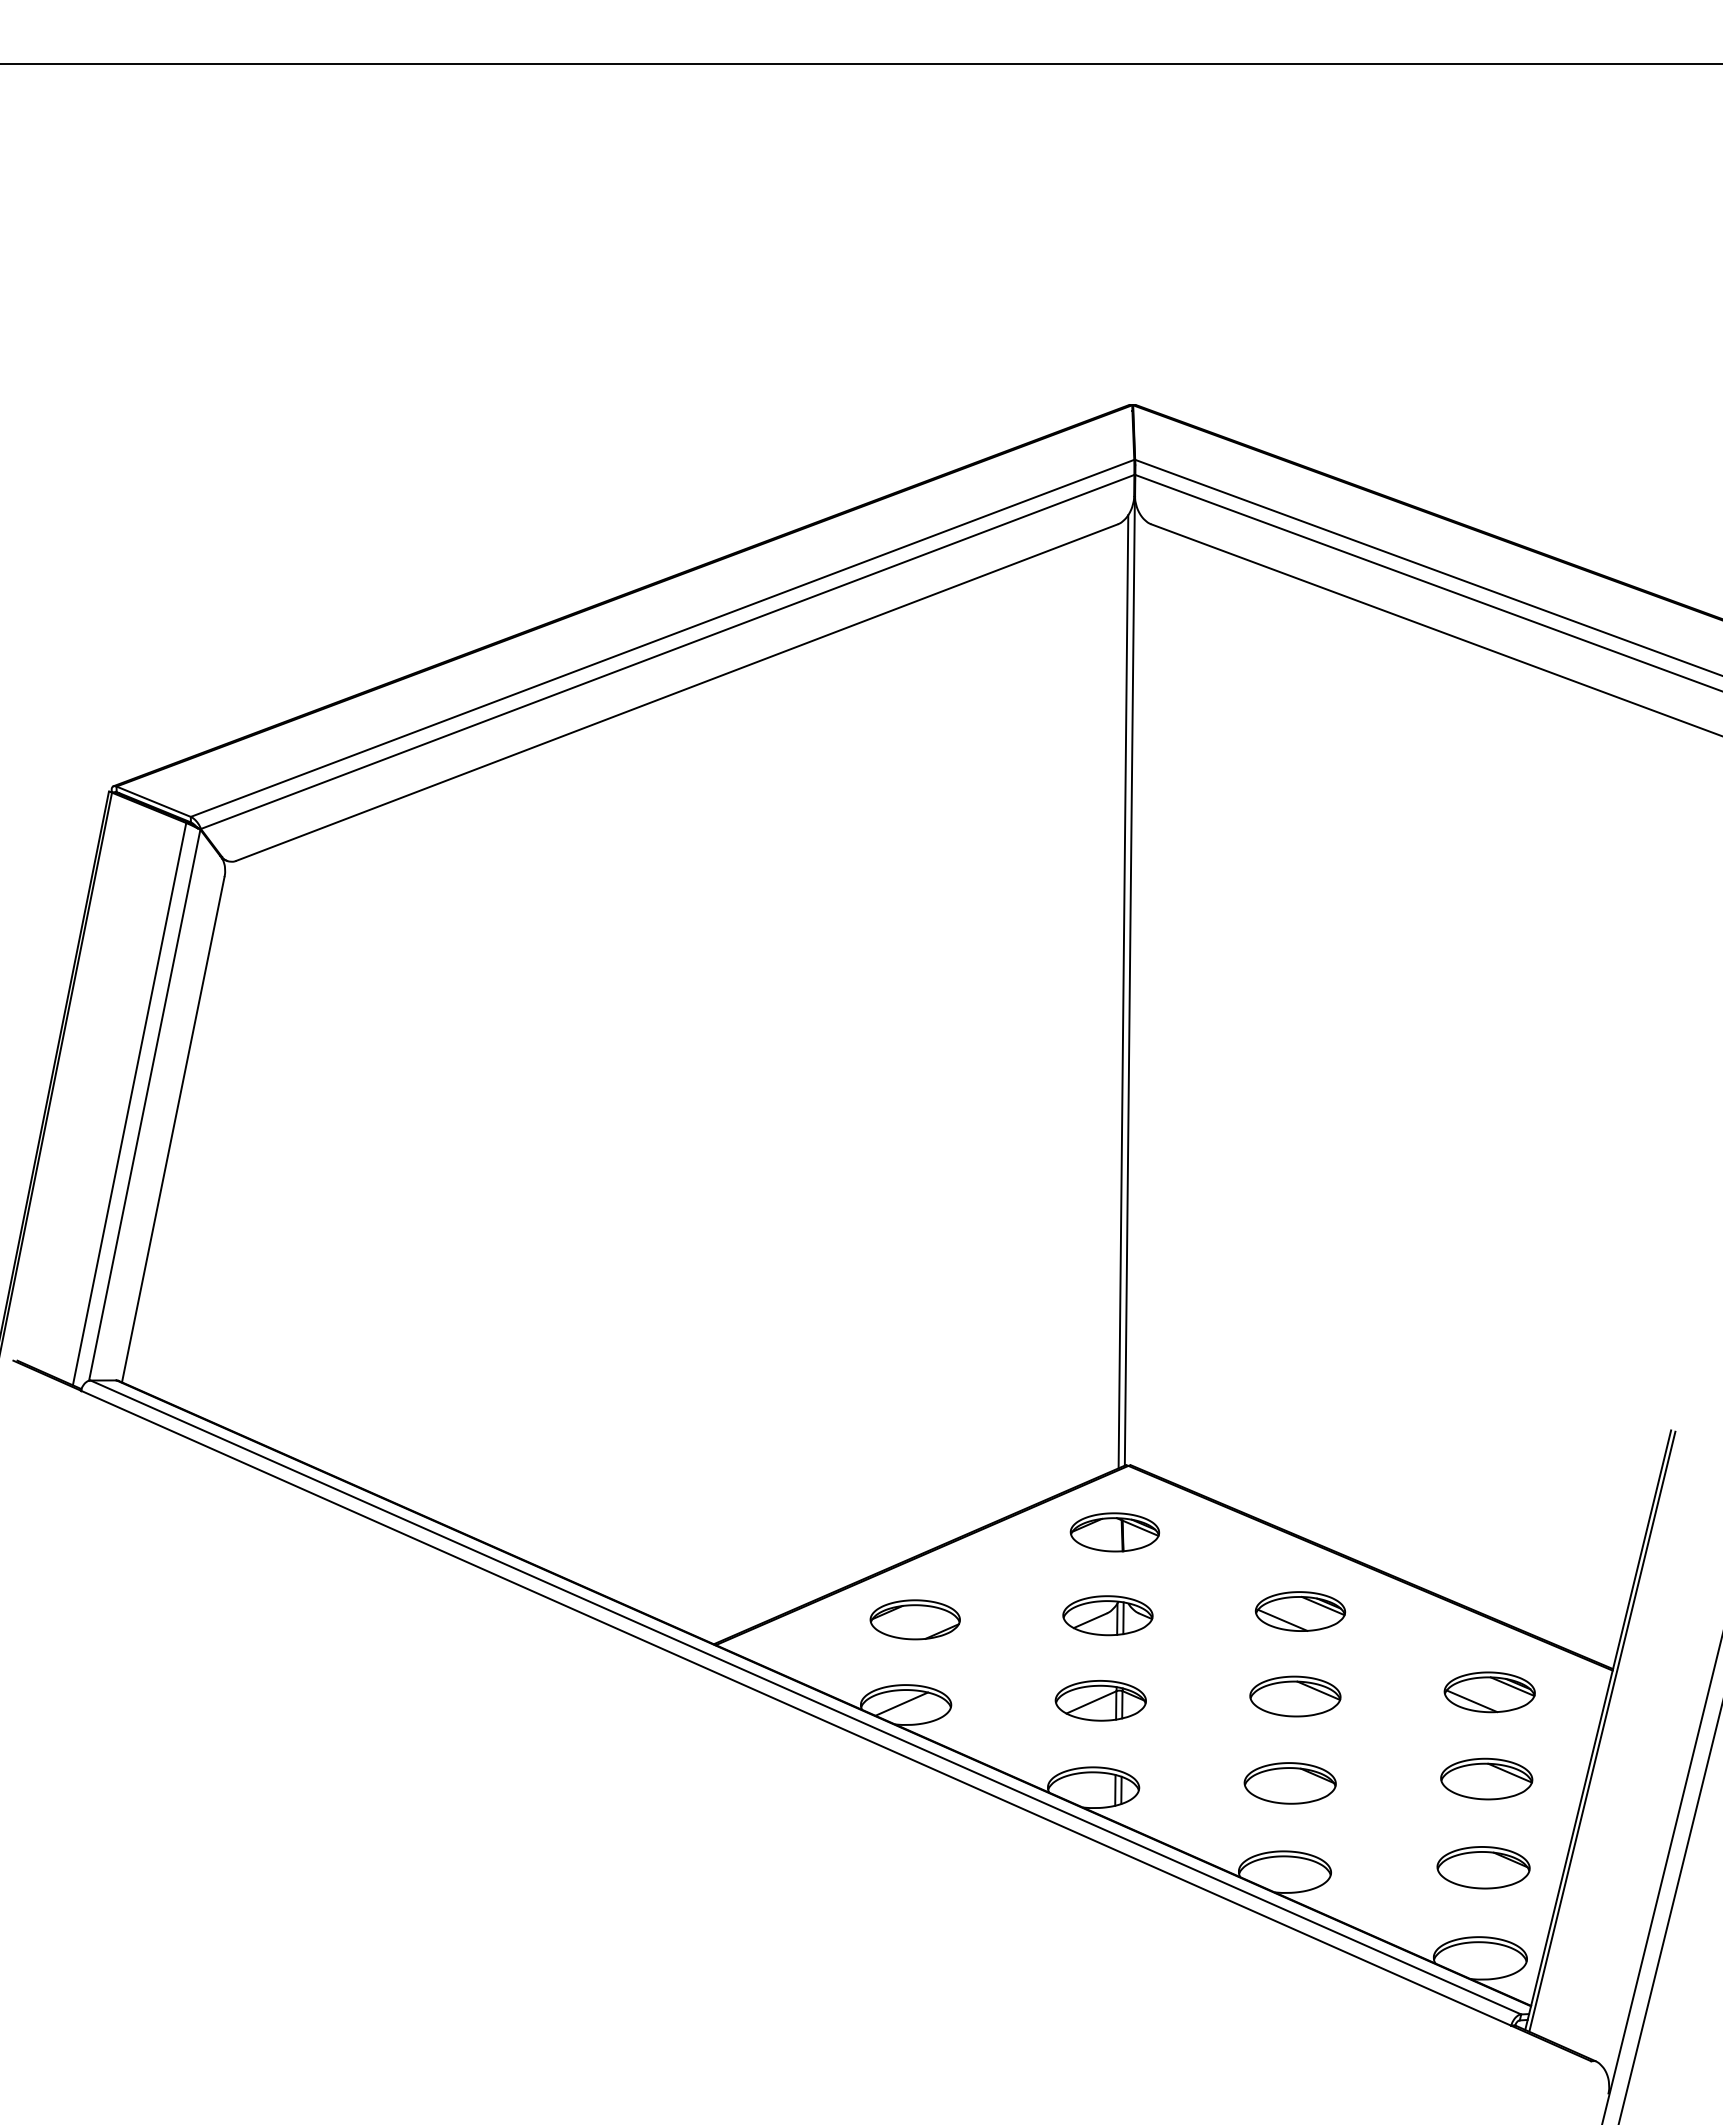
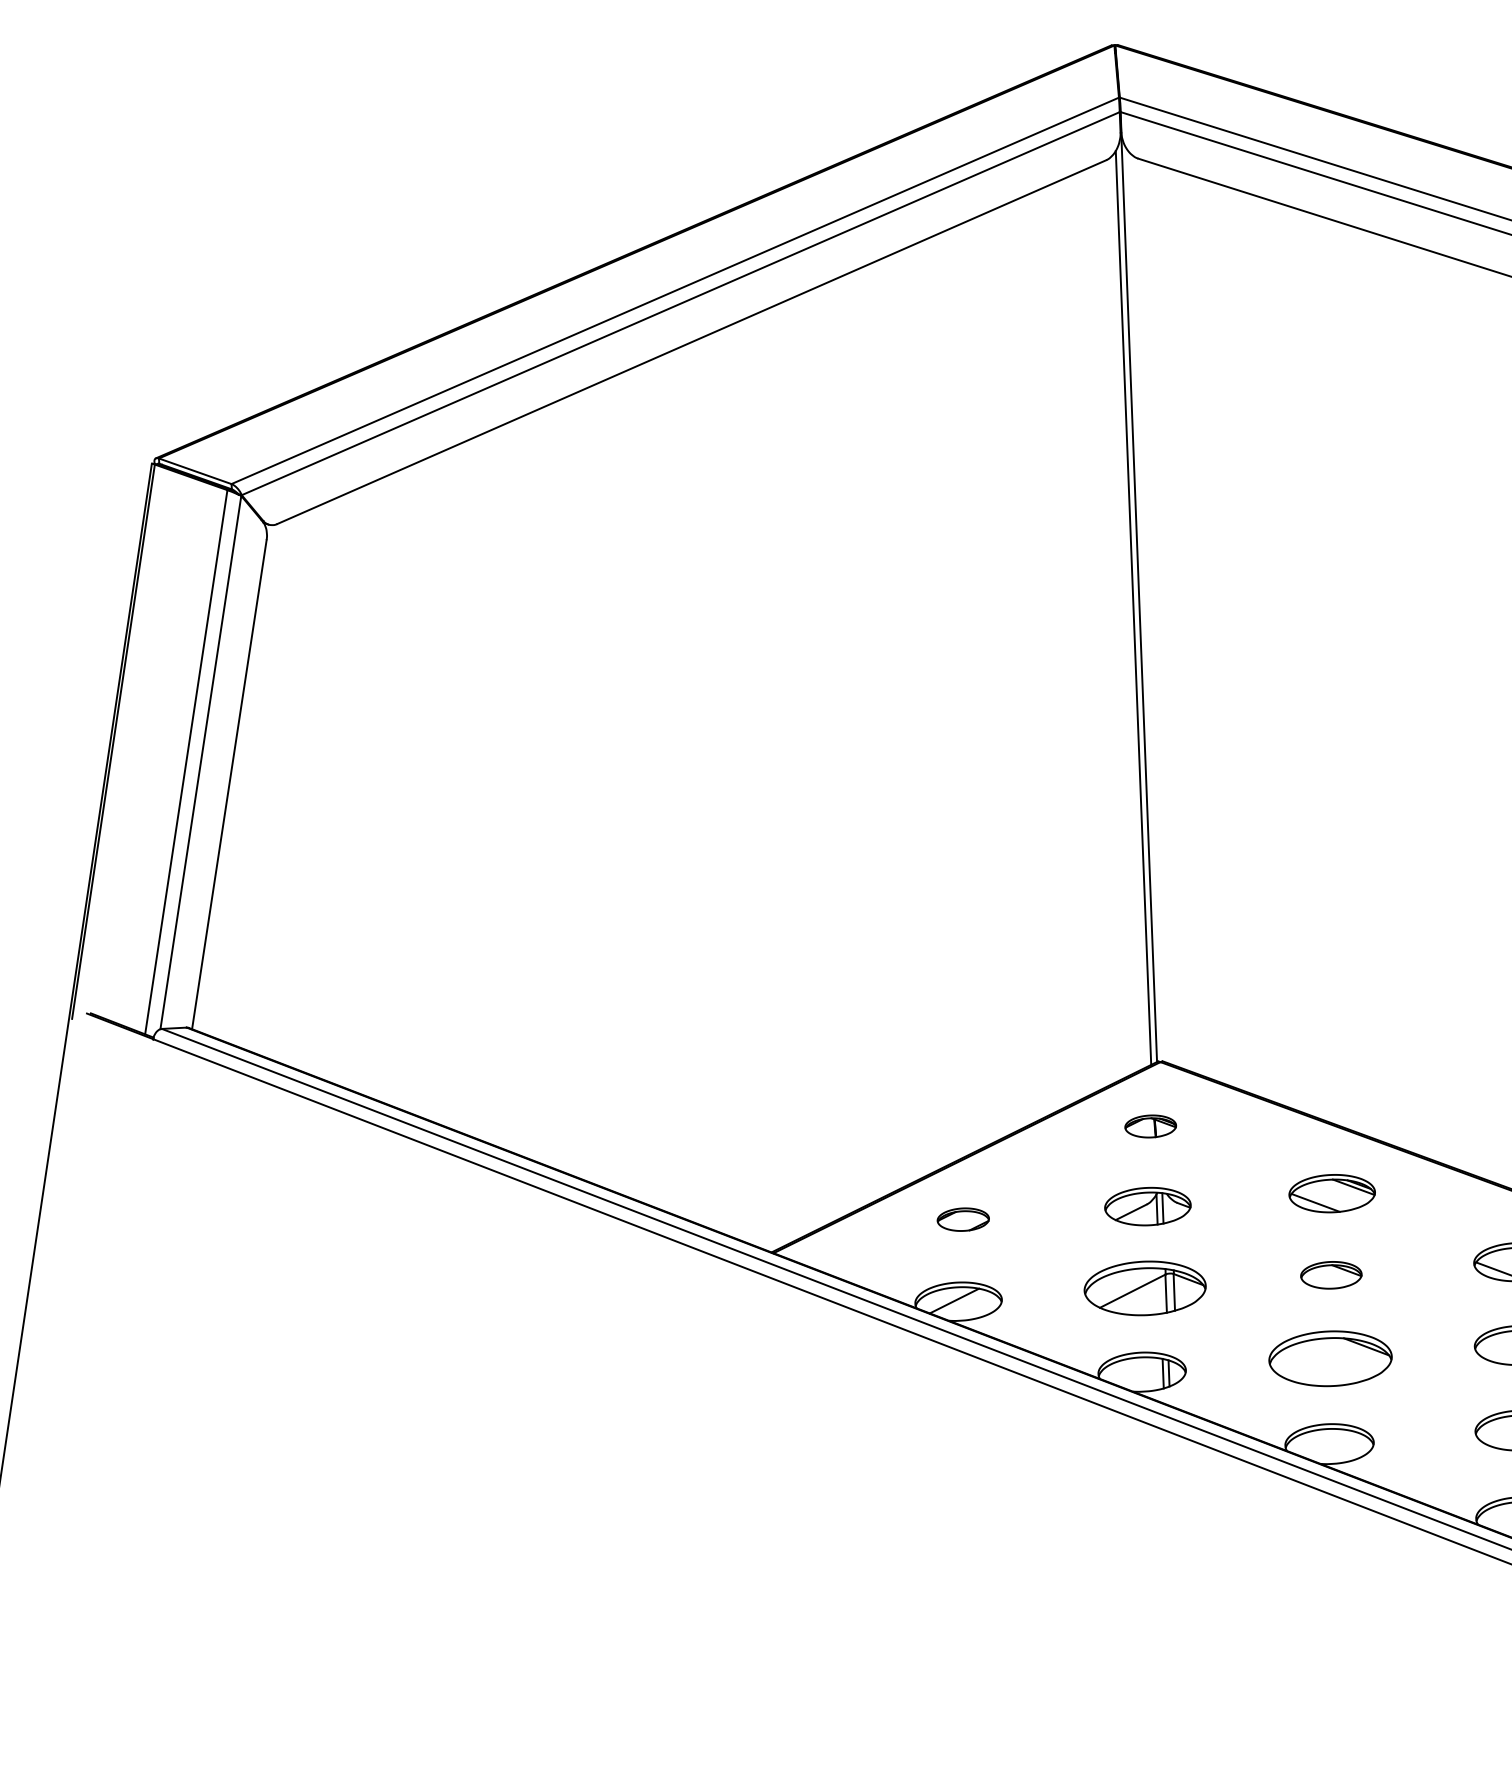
part: (1114, 1532) -> (1150, 1126), size x0.6
part: (914, 1619) -> (962, 1219), size x0.6
part: (1295, 1696) -> (1331, 1275), size x0.7
part: (1100, 1700) -> (1144, 1288), size x1.4
part: (1289, 1783) -> (1329, 1358), size x1.4

